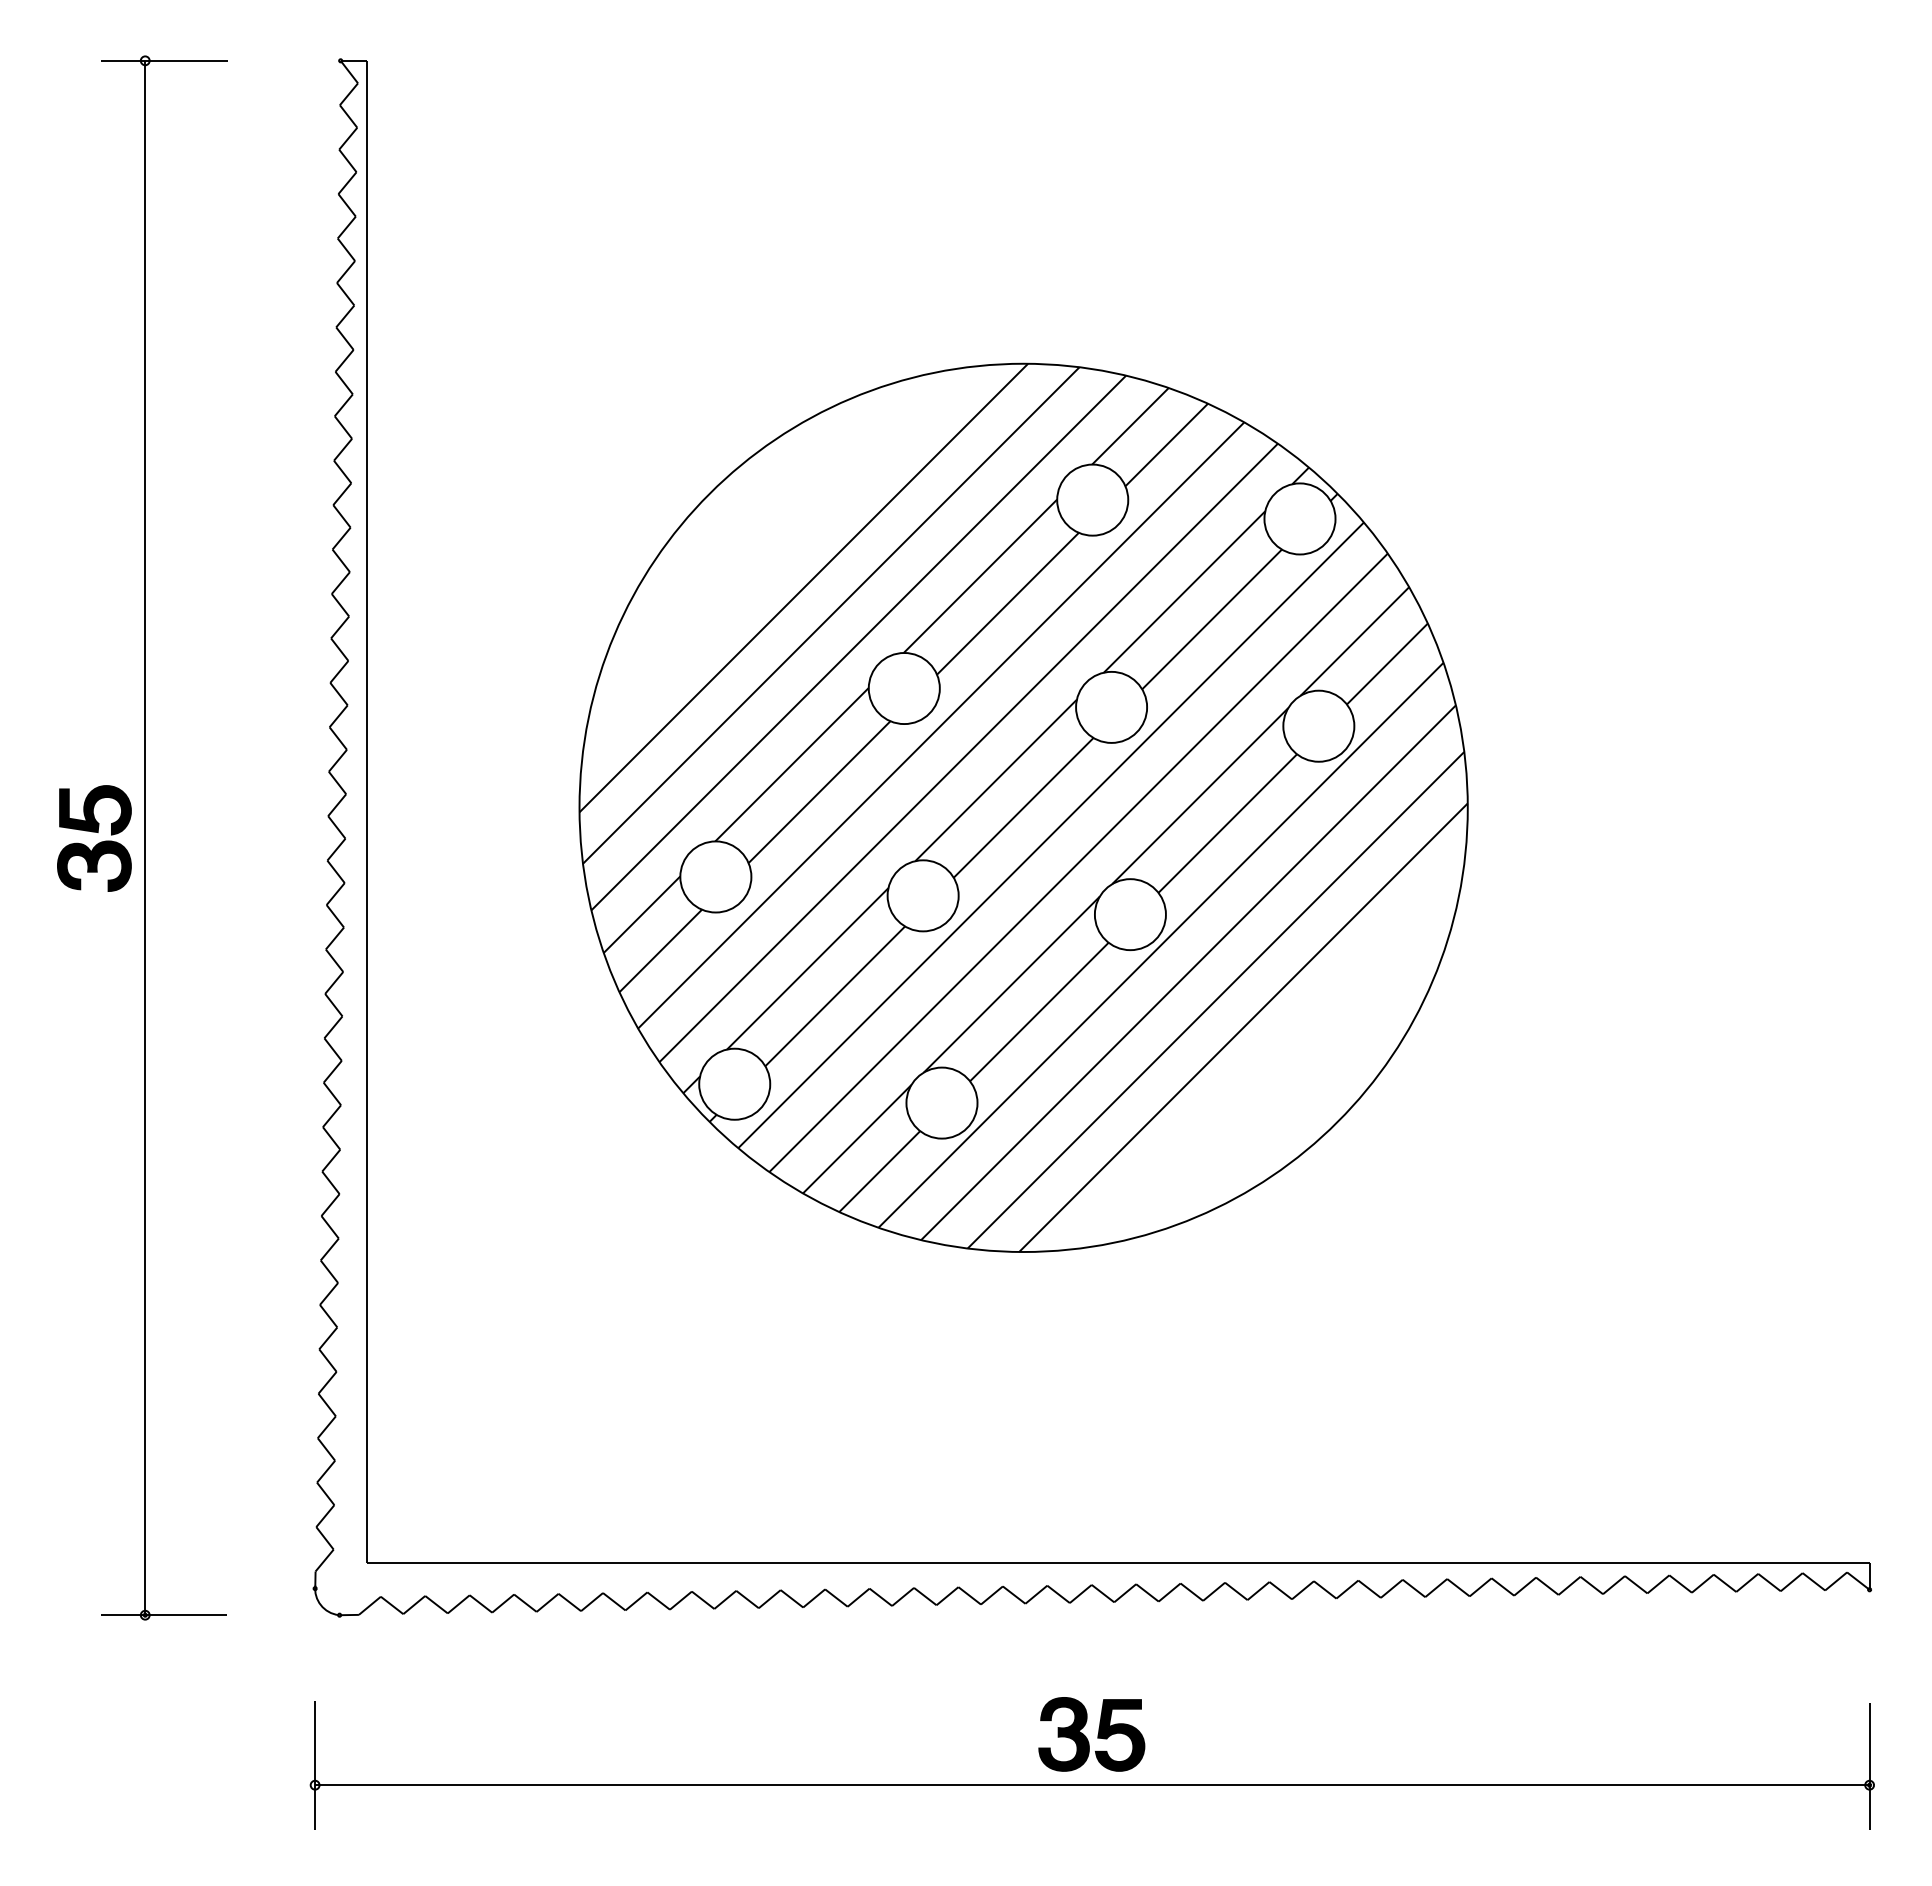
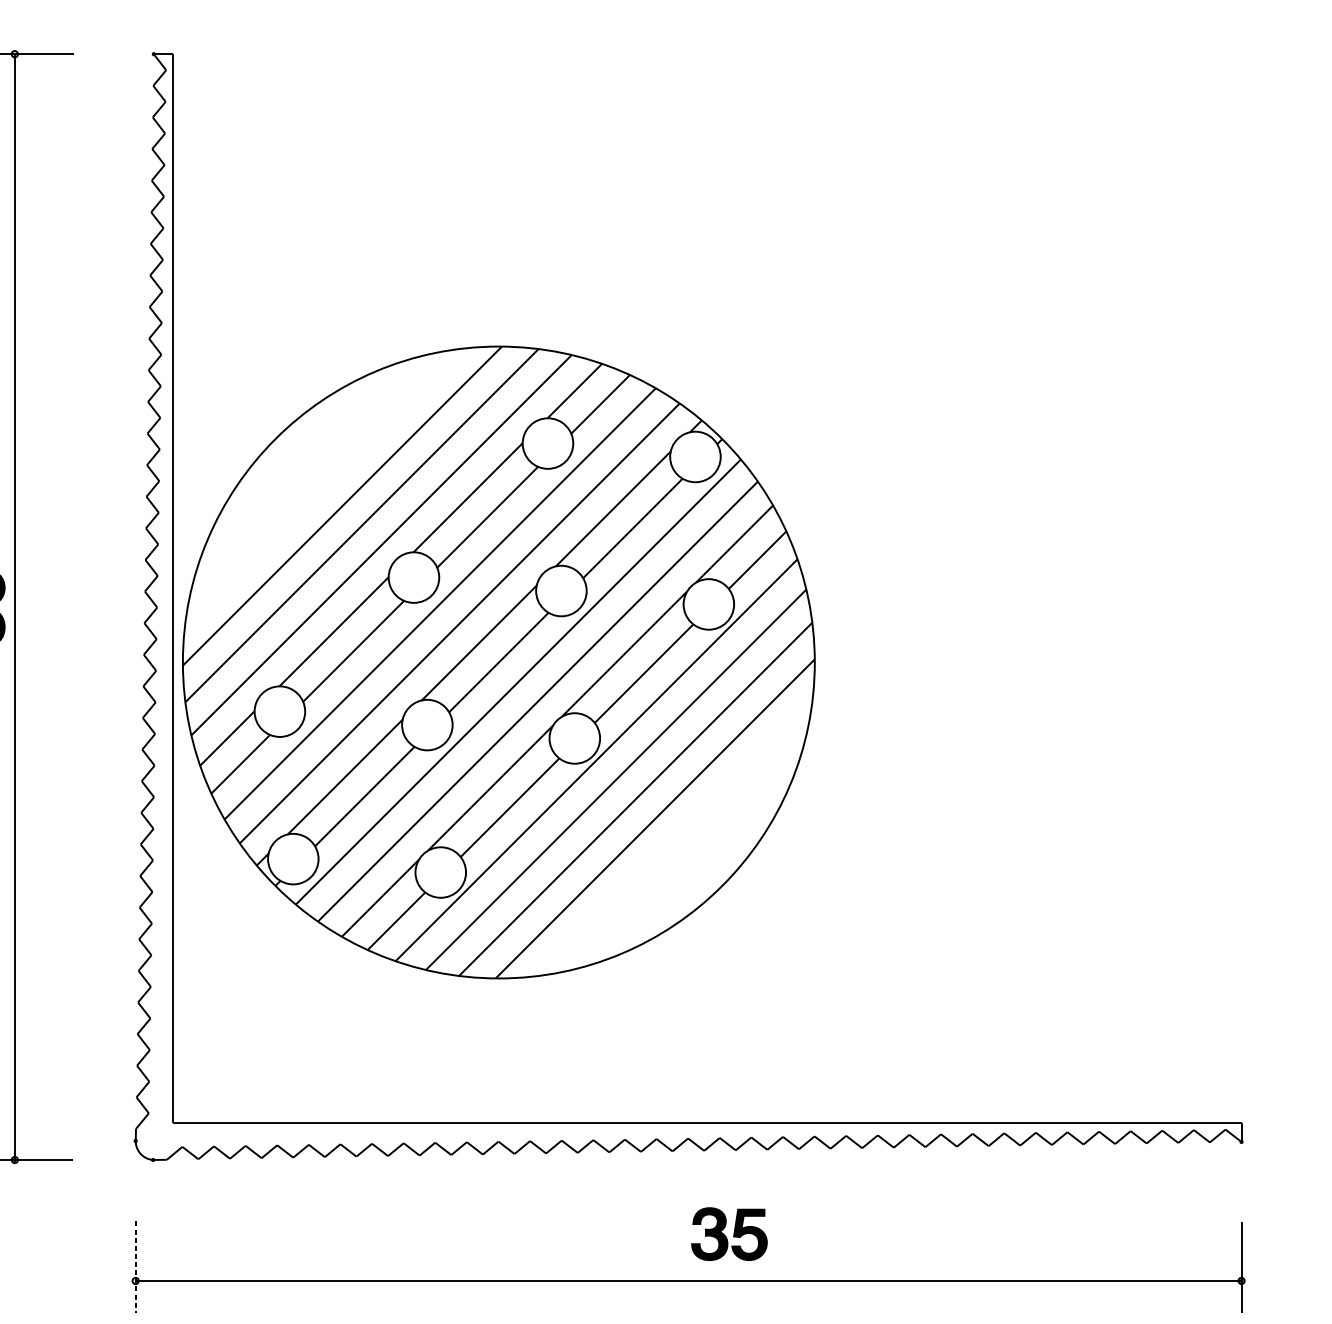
part: (1023, 807) -> (498, 662), moved
part: (1091, 1734) -> (729, 1234), moved
line: (315, 1766) -> (135, 1267), solid -> dashed

